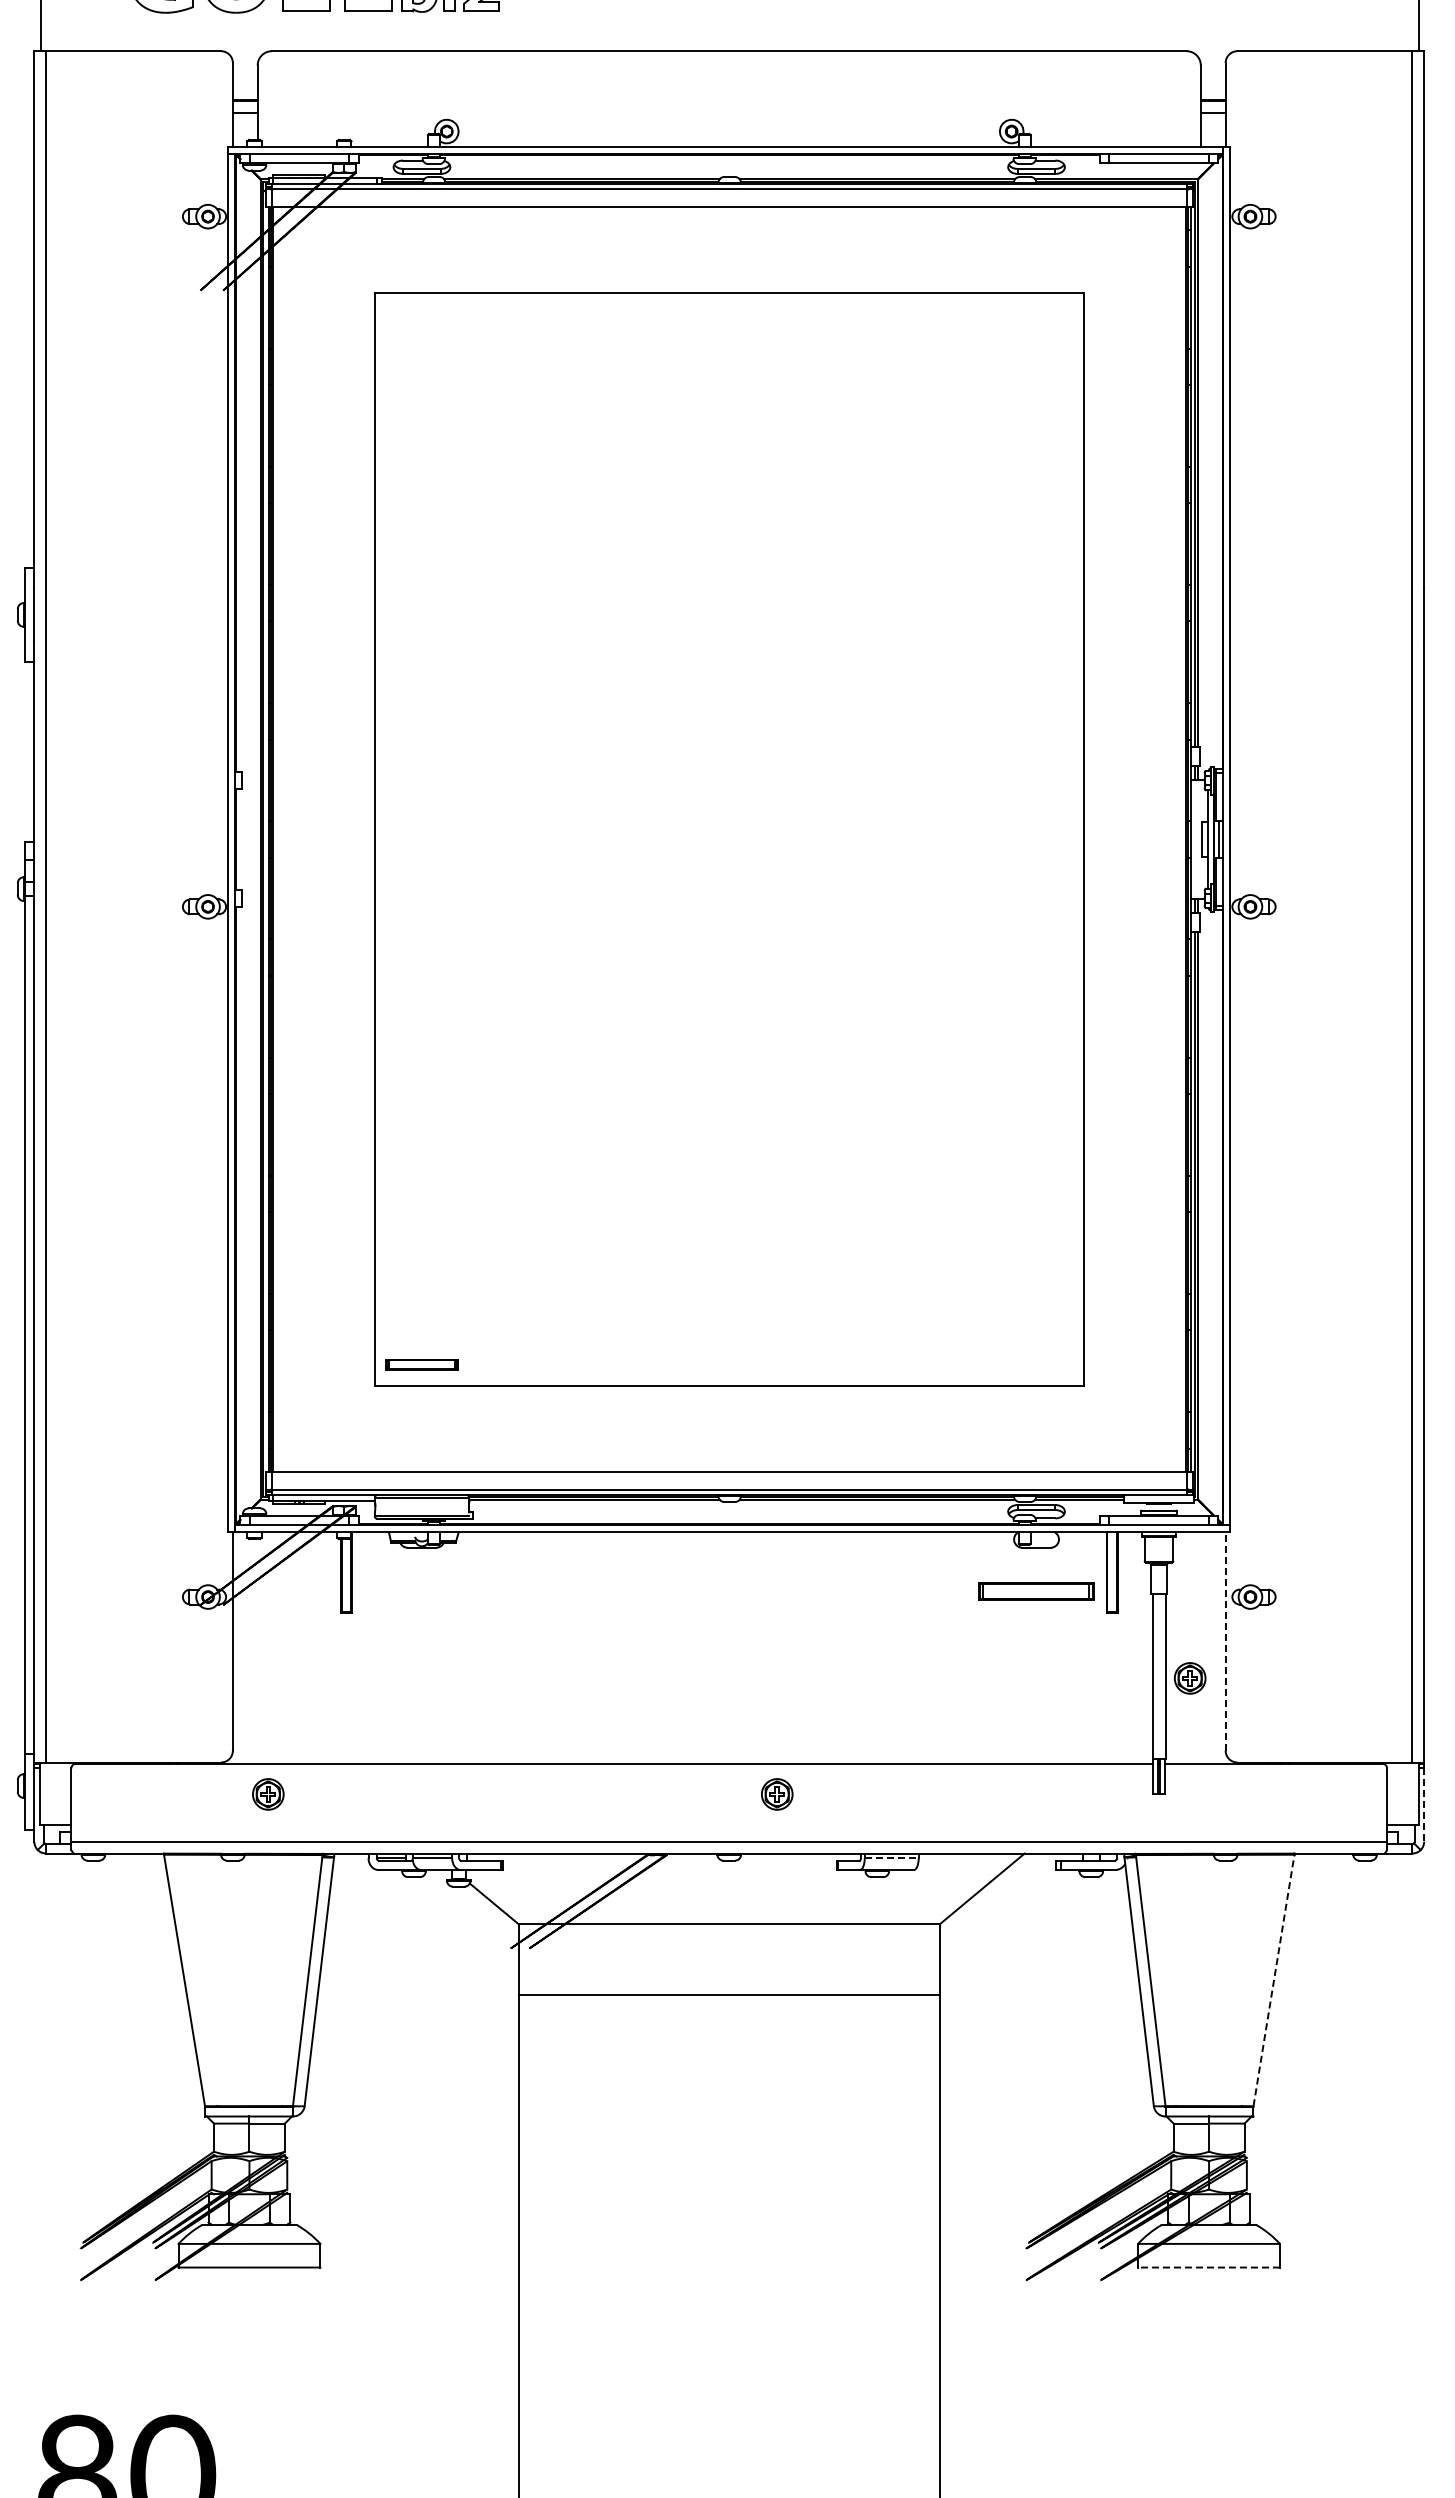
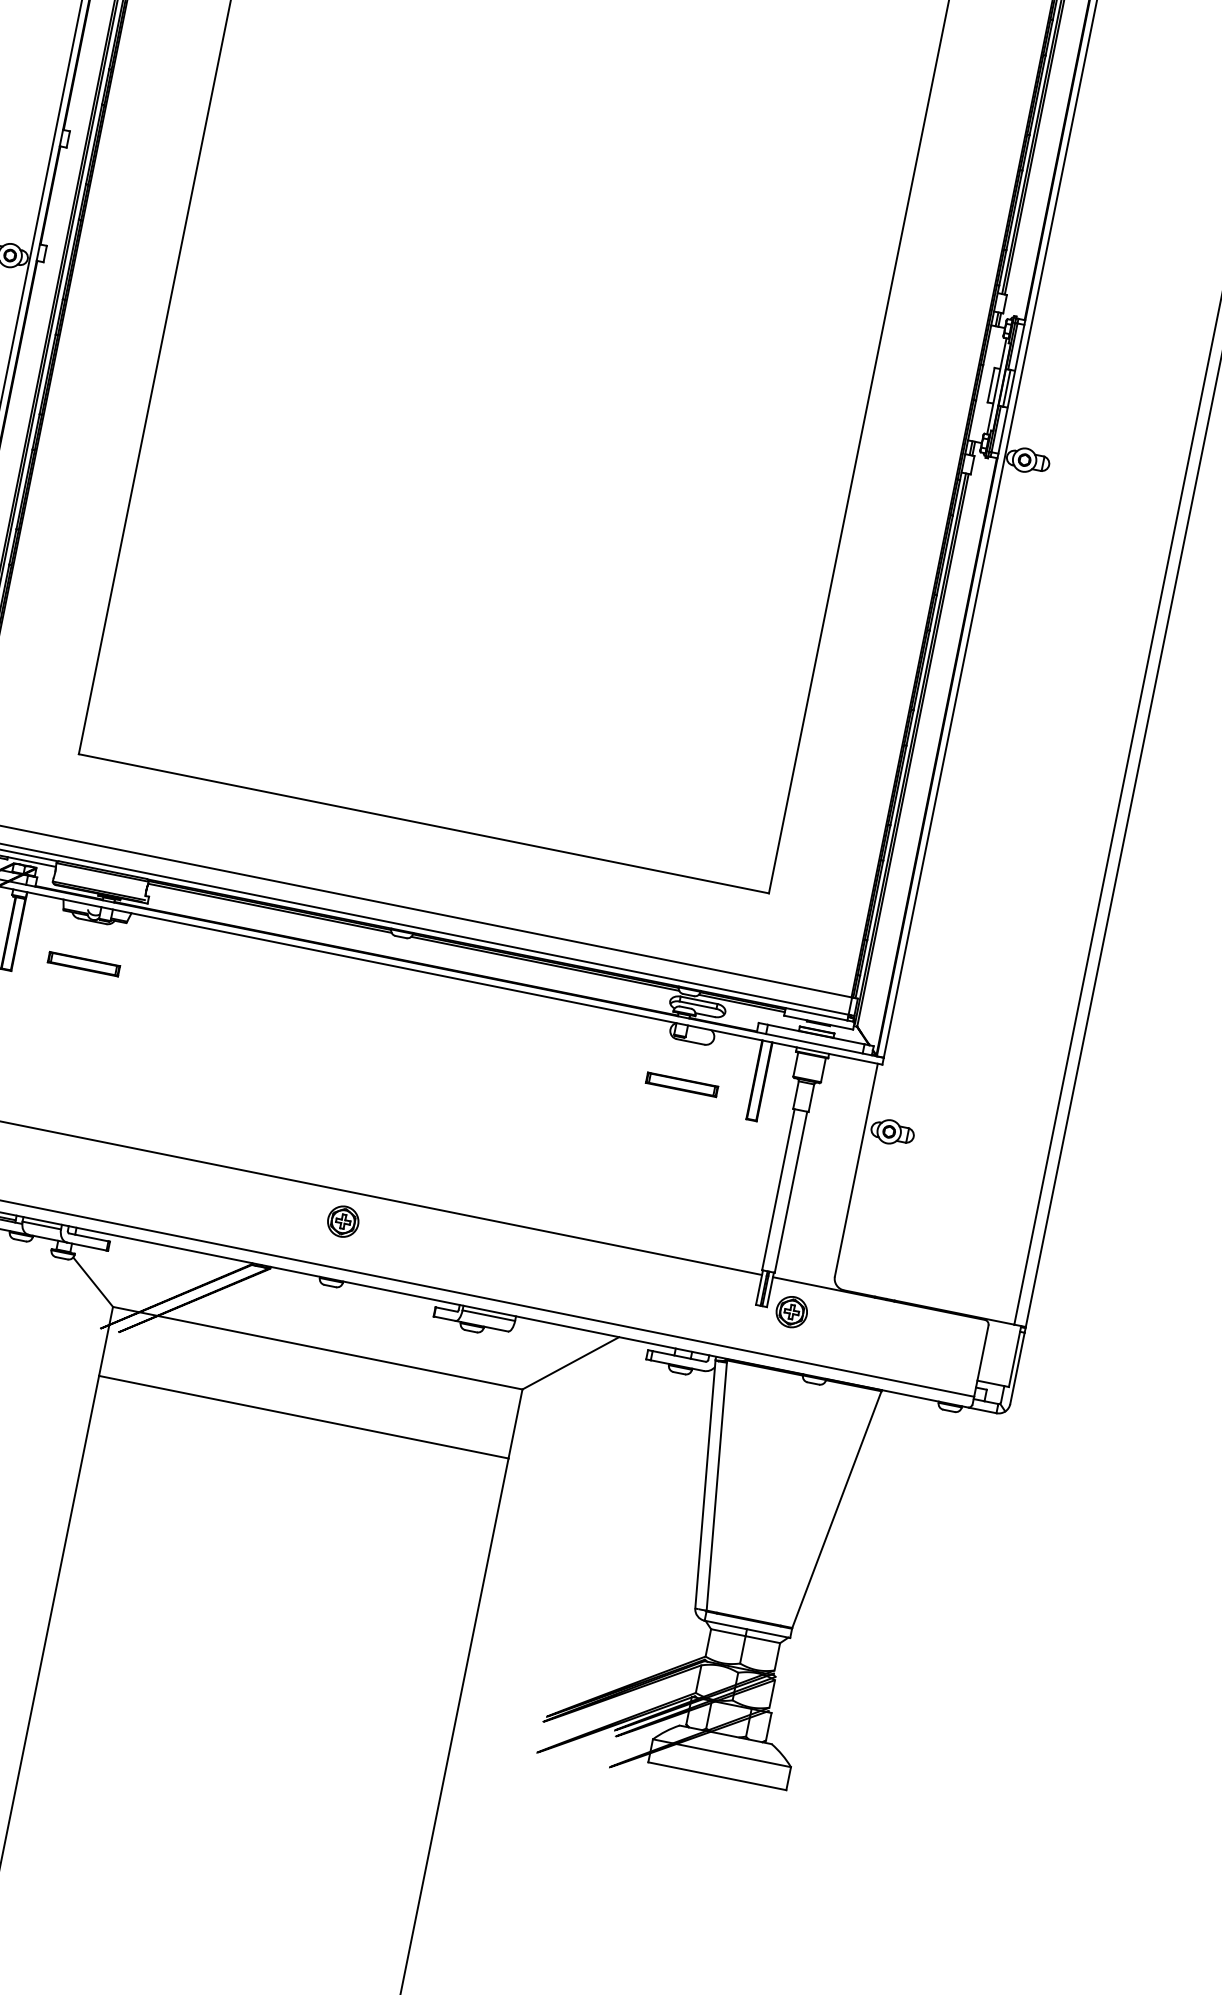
part: (421, 1364) -> (83, 963), moved
part: (1036, 1591) -> (682, 1084), size x0.62
line: (1225, 1640) -> (856, 1169), dashed -> solid
part: (1189, 1678) -> (791, 1312), moved
part: (777, 1794) -> (343, 1221), moved
line: (1424, 1805) -> (1017, 1368), dashed -> solid
line: (891, 1858) -> (488, 1315), dashed -> solid
line: (1274, 1979) -> (837, 1508), dashed -> solid
line: (1209, 2267) -> (717, 1776), dashed -> solid

